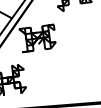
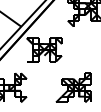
part: (71, 72) -> (73, 87), added

